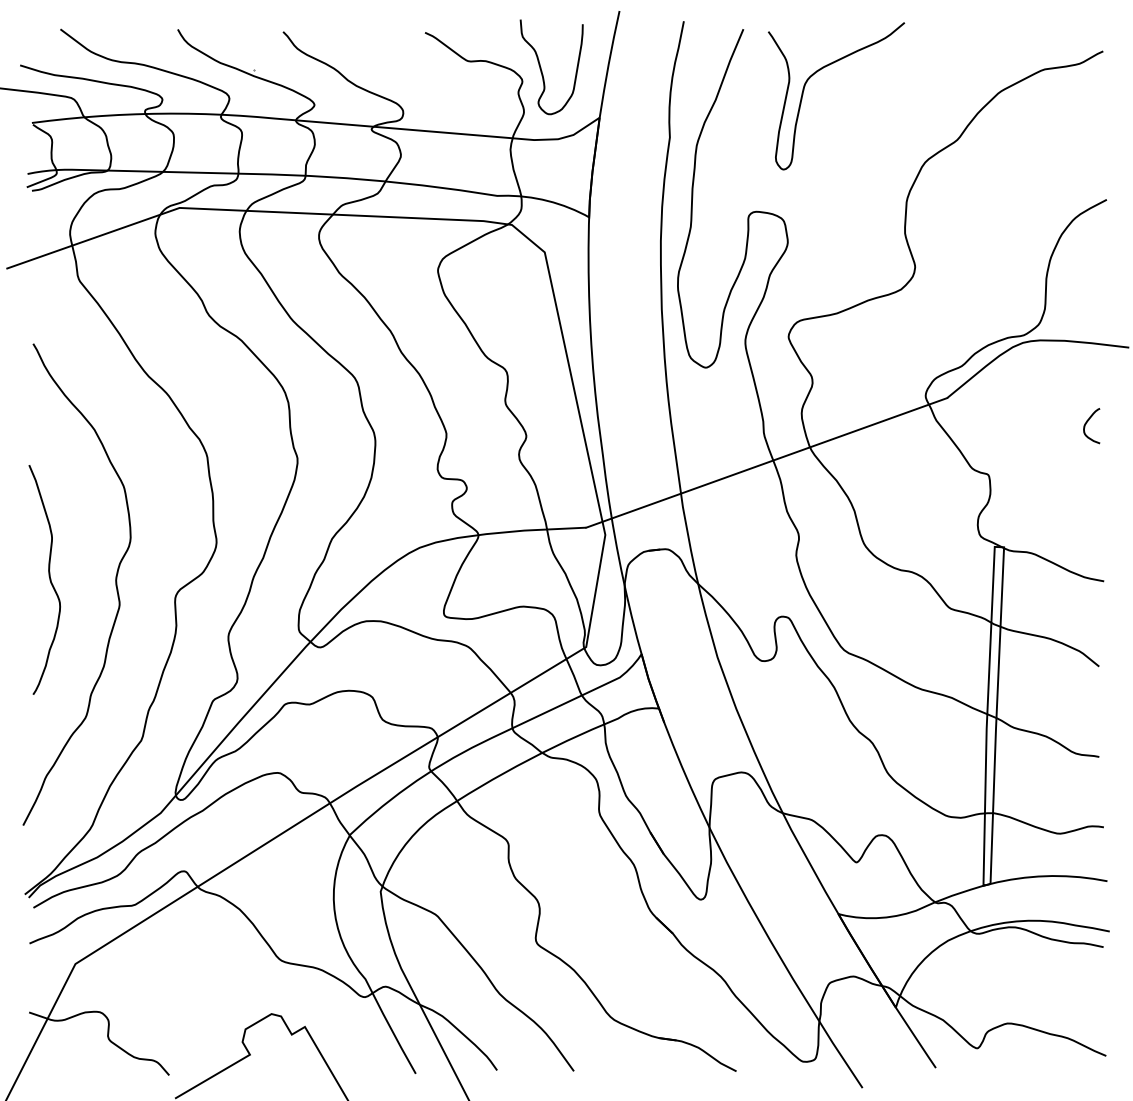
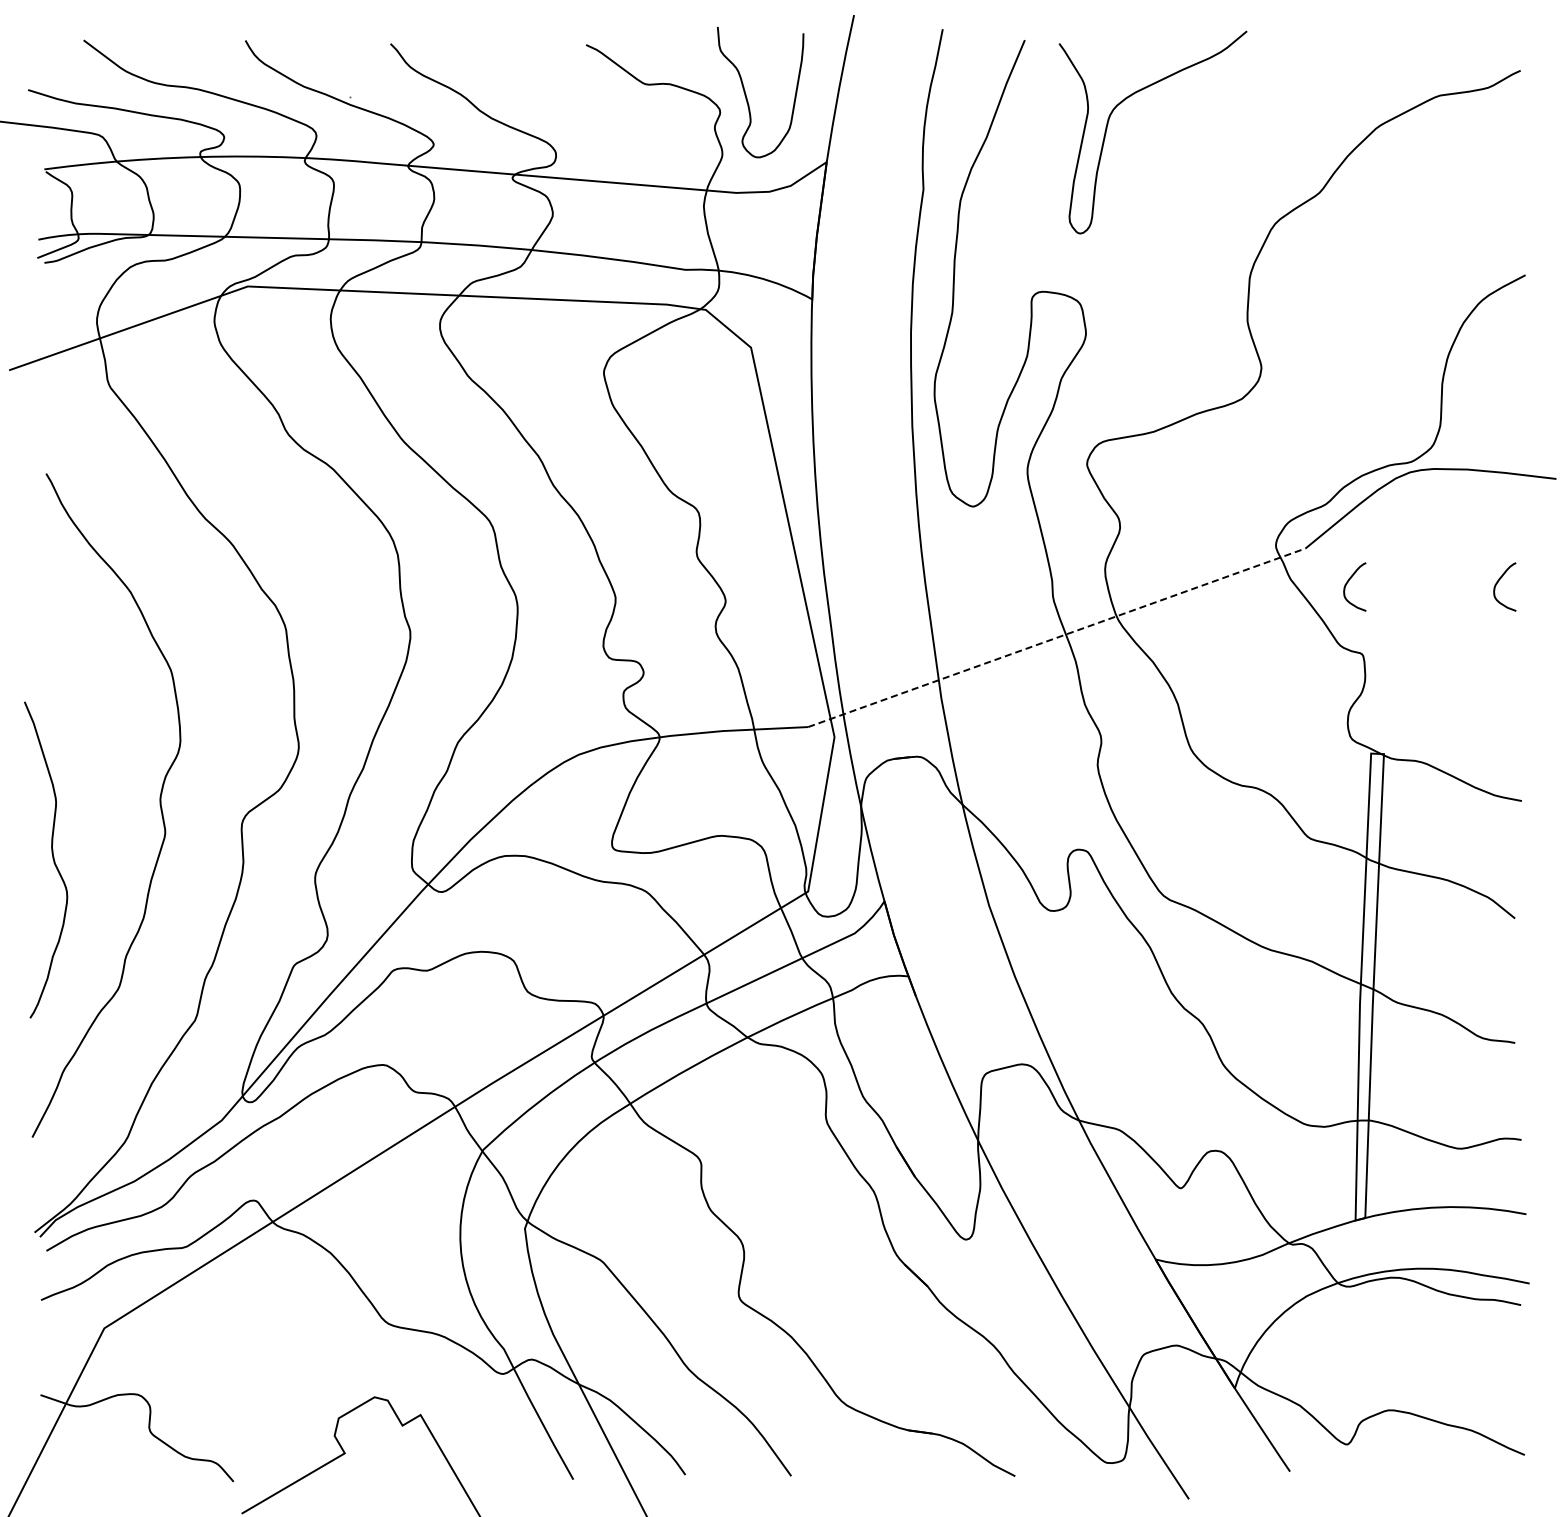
curve: (979, 422) -> (1349, 581), added
line: (767, 462) -> (1057, 637), solid -> dashed
curve: (49, 578) -> (52, 858), moved

